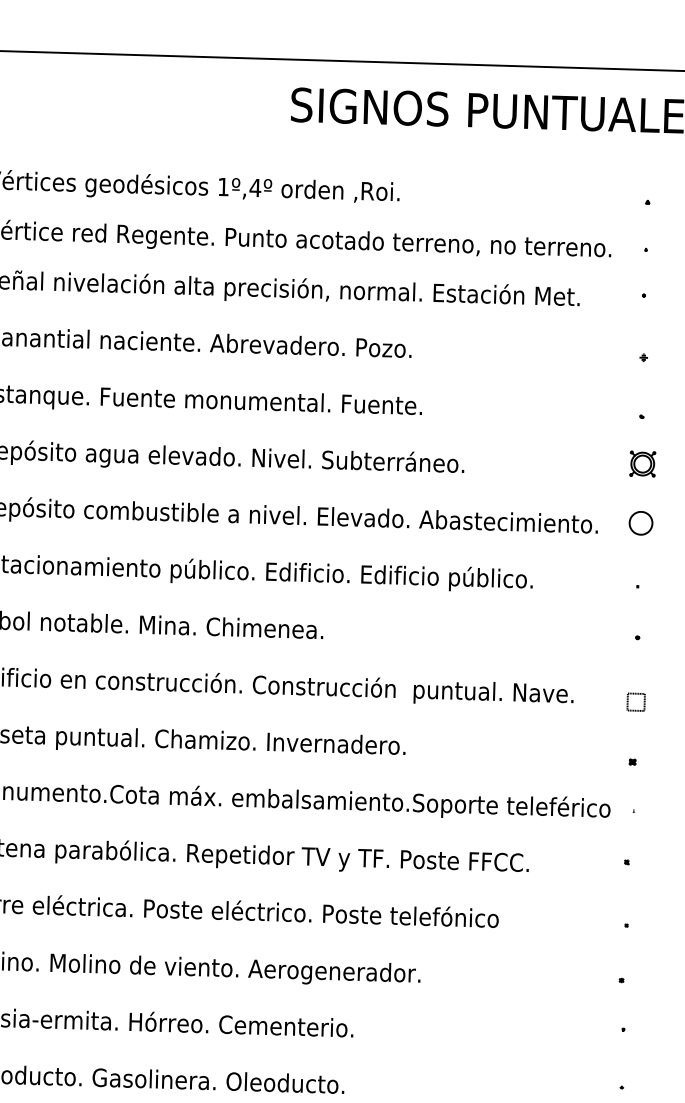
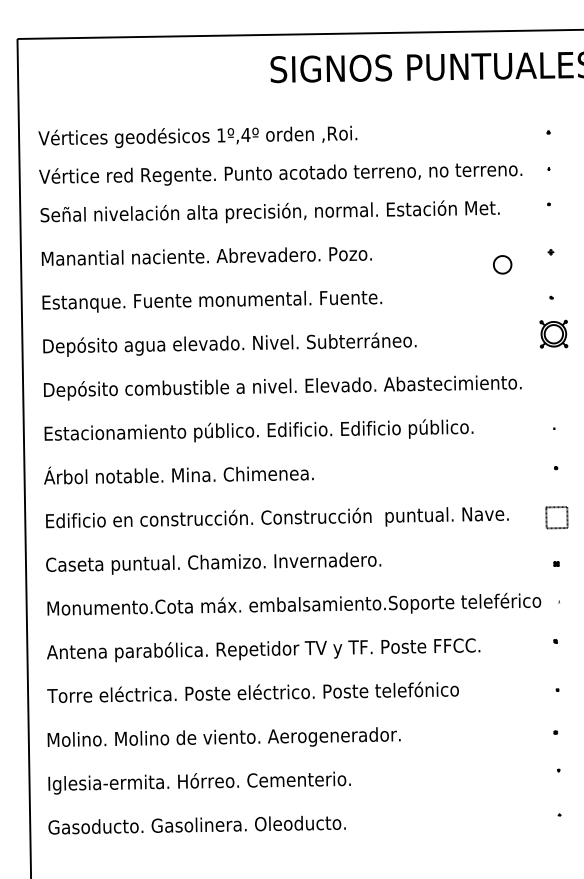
part: (642, 463) -> (553, 333), size x1.4
part: (640, 522) -> (502, 264), moved
part: (636, 701) -> (557, 517), size x1.6

